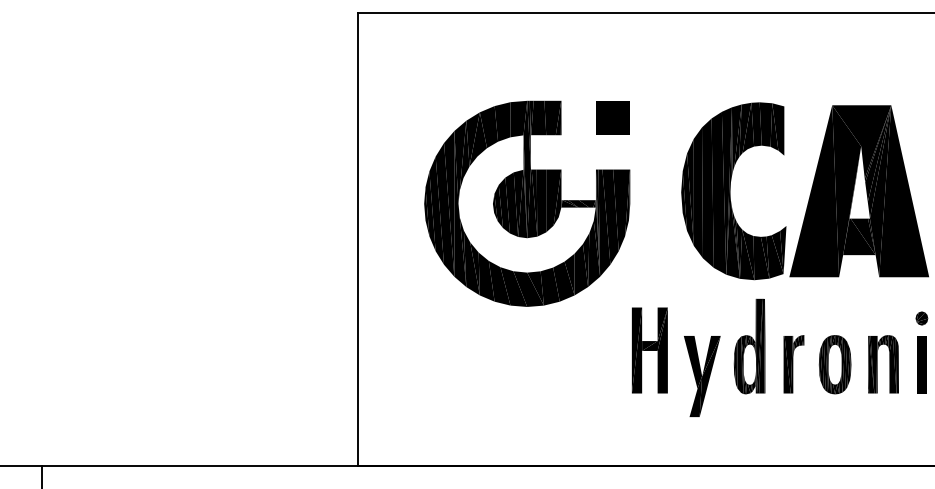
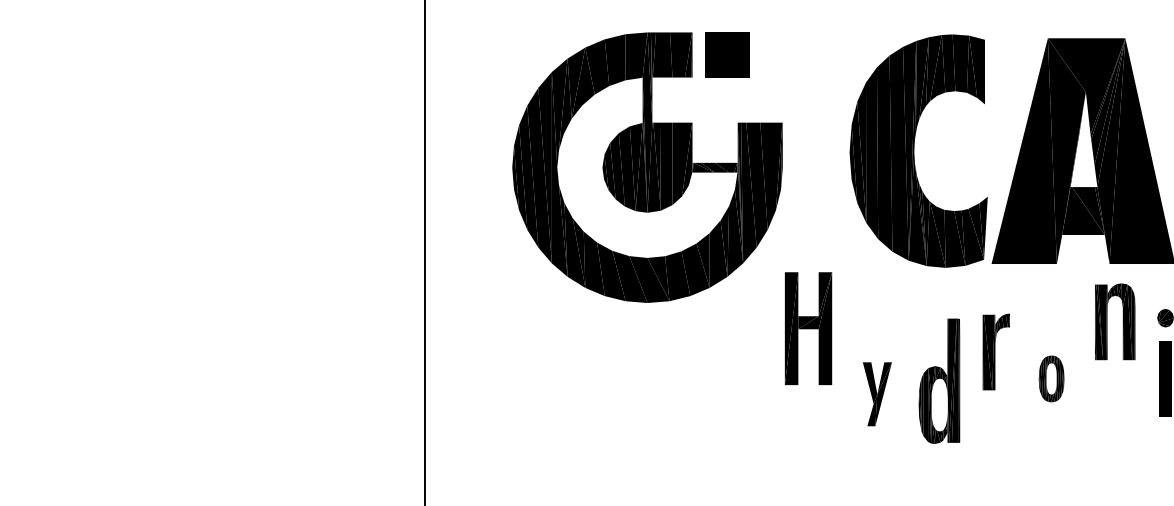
part: (612, 117) -> (726, 54), moved
part: (749, 346) -> (939, 381), moved
part: (649, 350) -> (808, 328), moved
part: (793, 364) -> (995, 352), moved
part: (834, 364) -> (1050, 378), size x0.6
part: (883, 364) -> (1115, 322), moved
part: (702, 376) -> (877, 394), size x0.6

